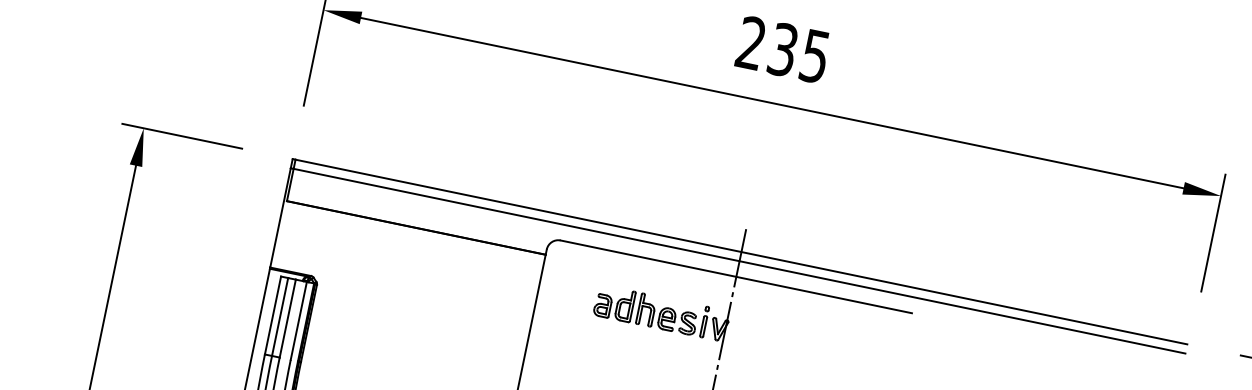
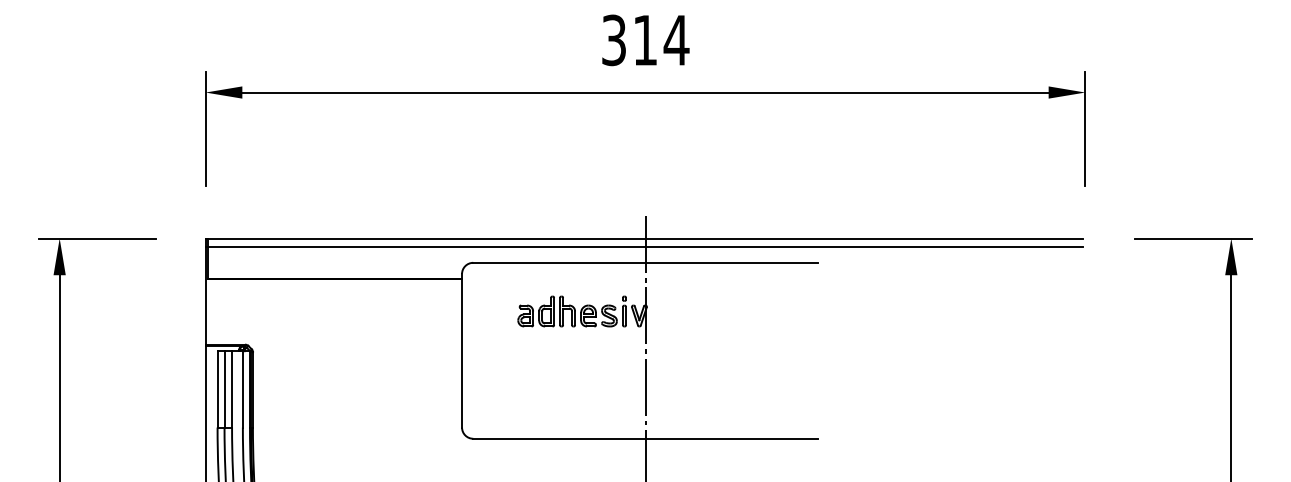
text: (783, 50) -> (645, 40), 235 -> 314

